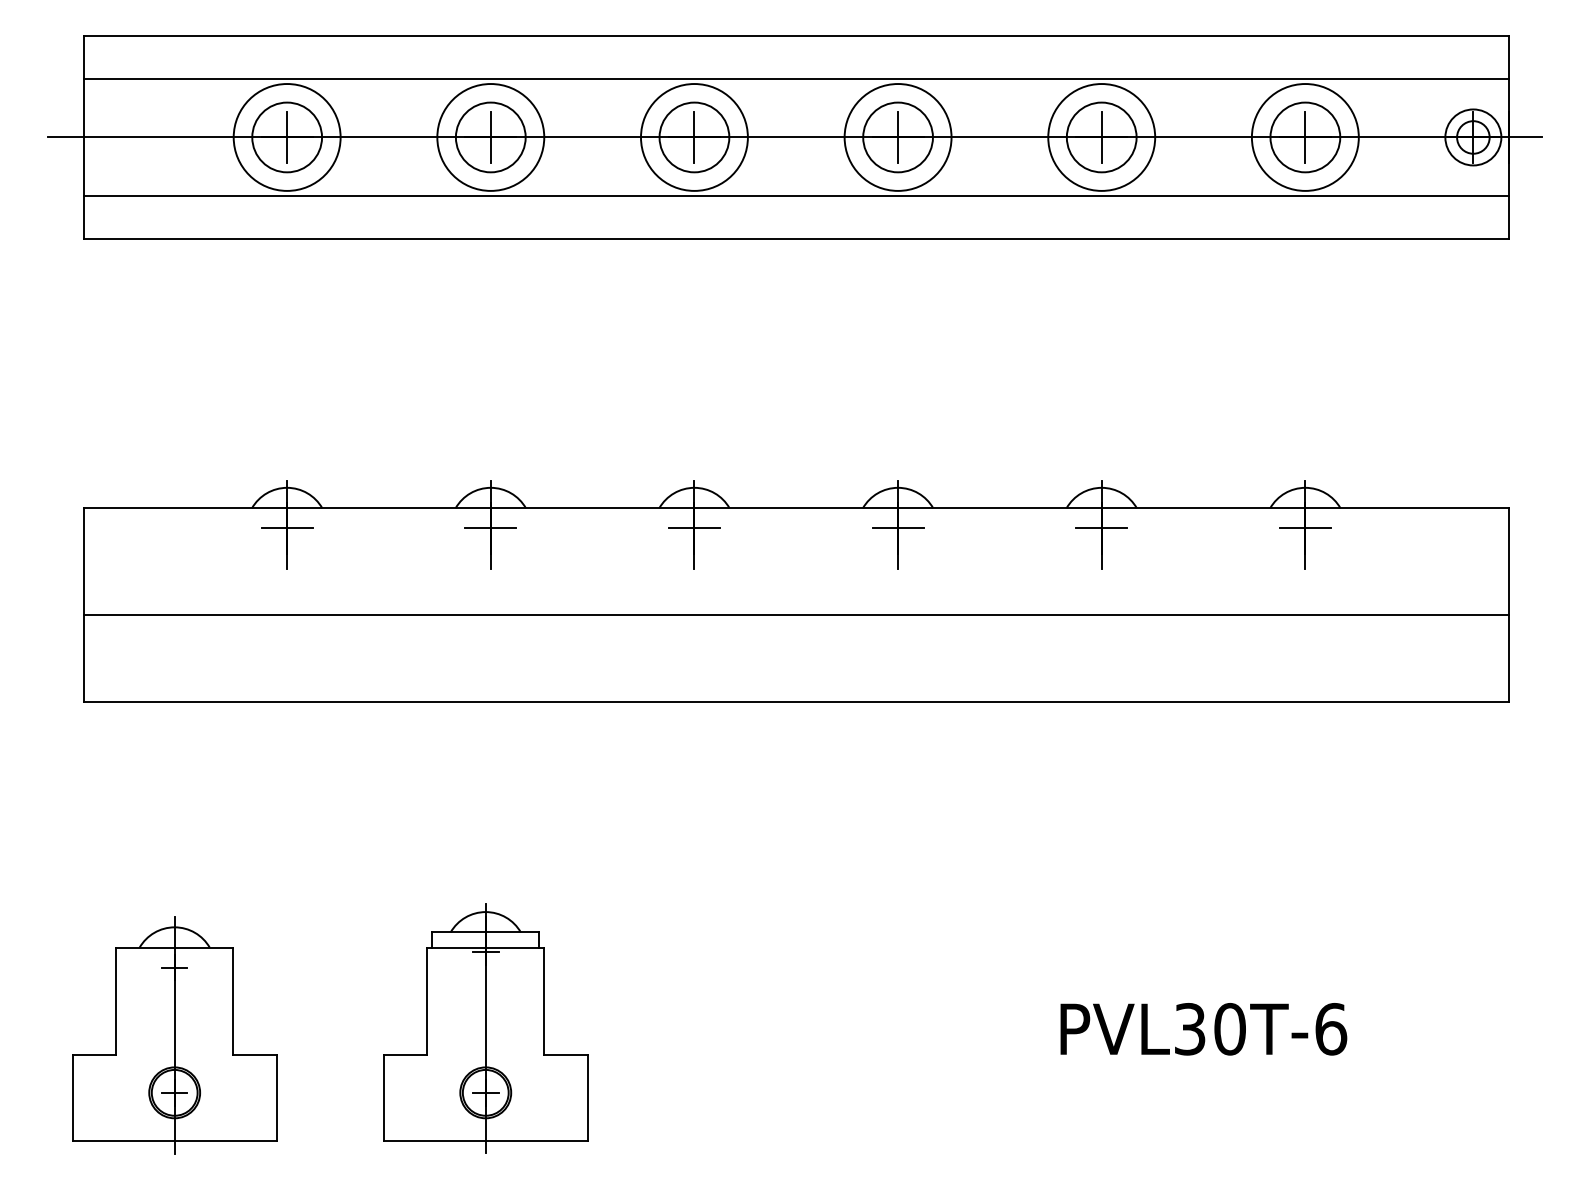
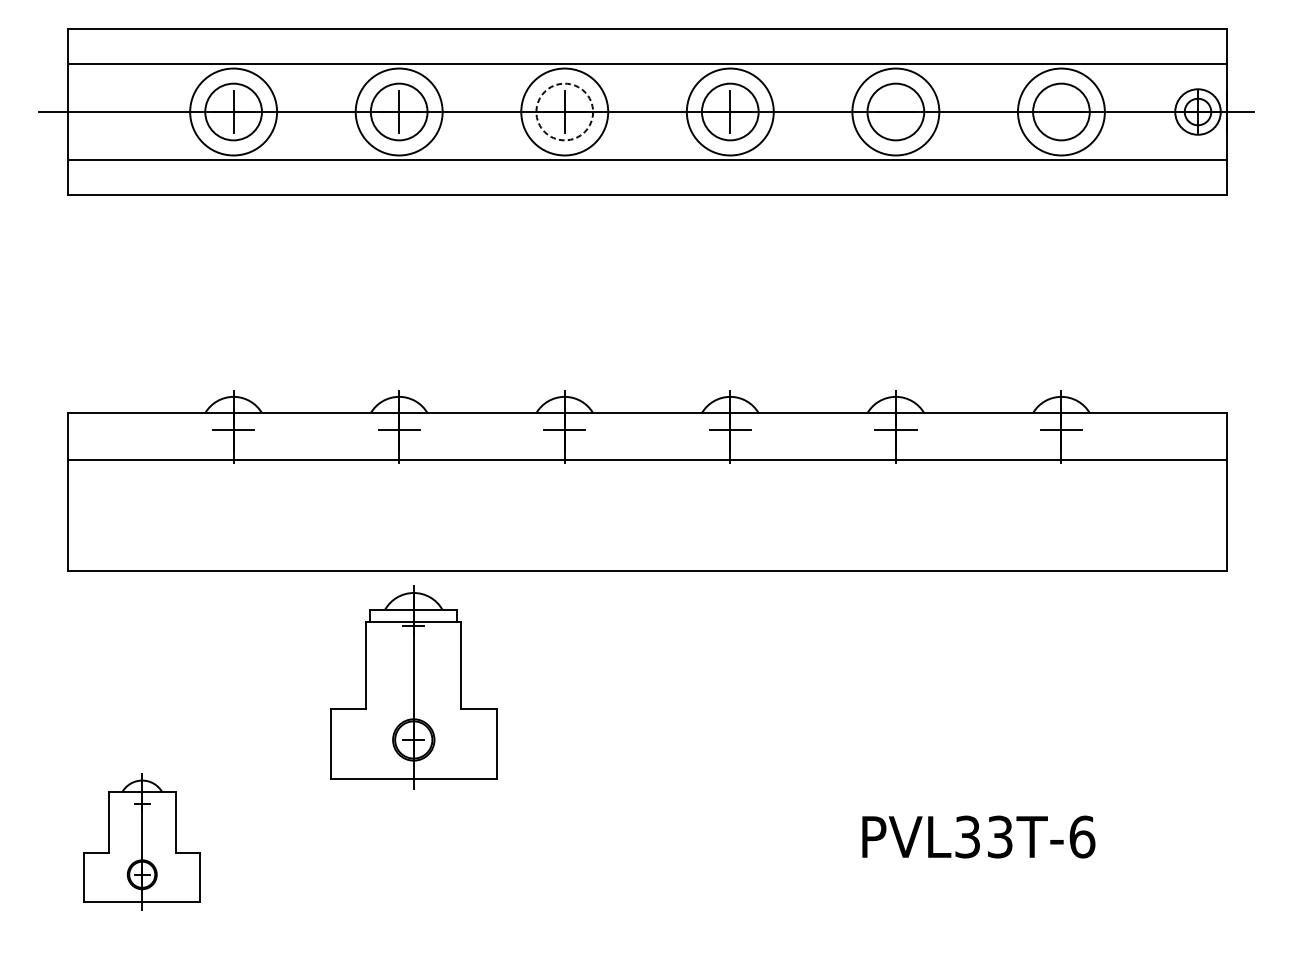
circle: (694, 137) -> (564, 112), solid -> dashed
line: (1101, 137) -> (895, 112), removed
line: (1305, 137) -> (1061, 112), removed
line: (796, 615) -> (647, 460), moved
part: (485, 1028) -> (413, 687), moved
text: (1229, 1029) -> (999, 837), PVL30T-6 -> PVL33T-6
part: (174, 1035) -> (142, 842), size x0.7

